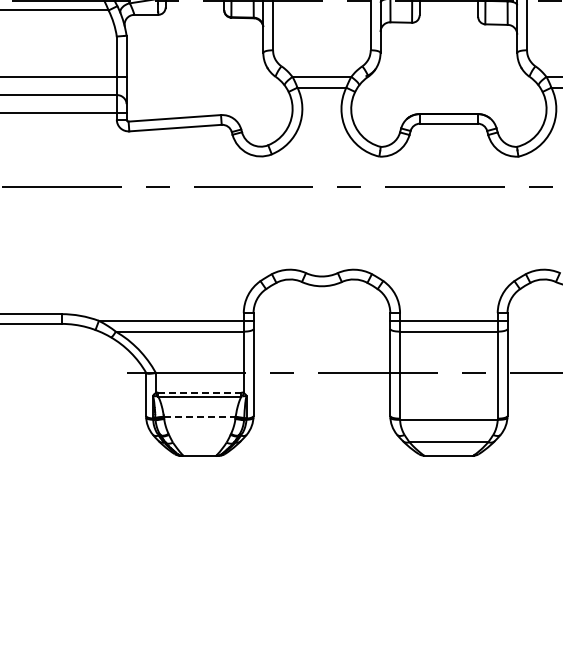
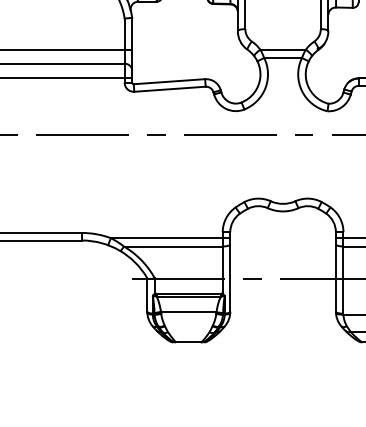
line: (199, 392) -> (188, 293), dashed -> solid
line: (199, 416) -> (188, 312), dashed -> solid

